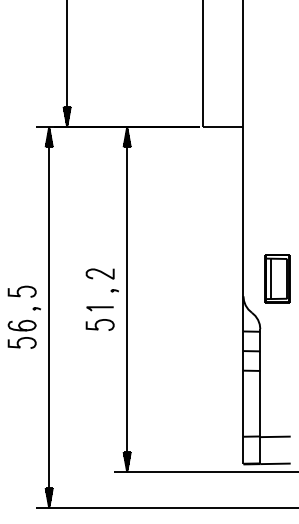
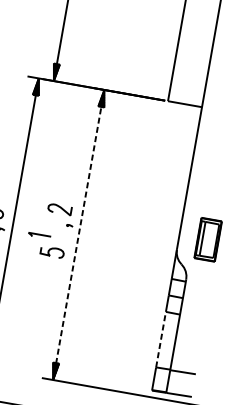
line: (127, 299) -> (79, 234), solid -> dashed
line: (99, 308) -> (39, 235), moved
line: (243, 403) -> (161, 339), solid -> dashed

